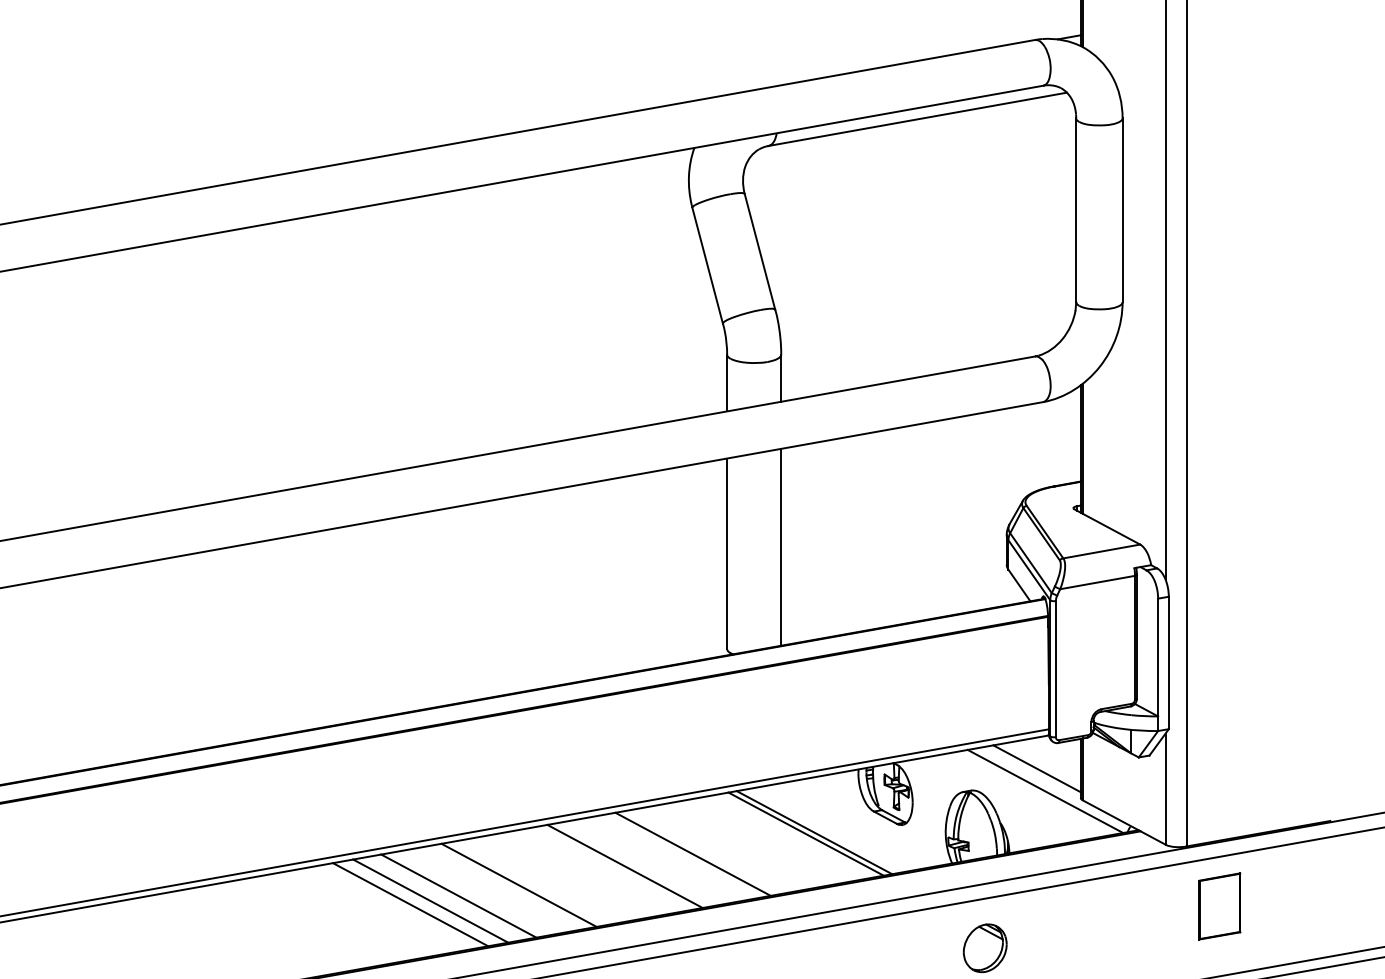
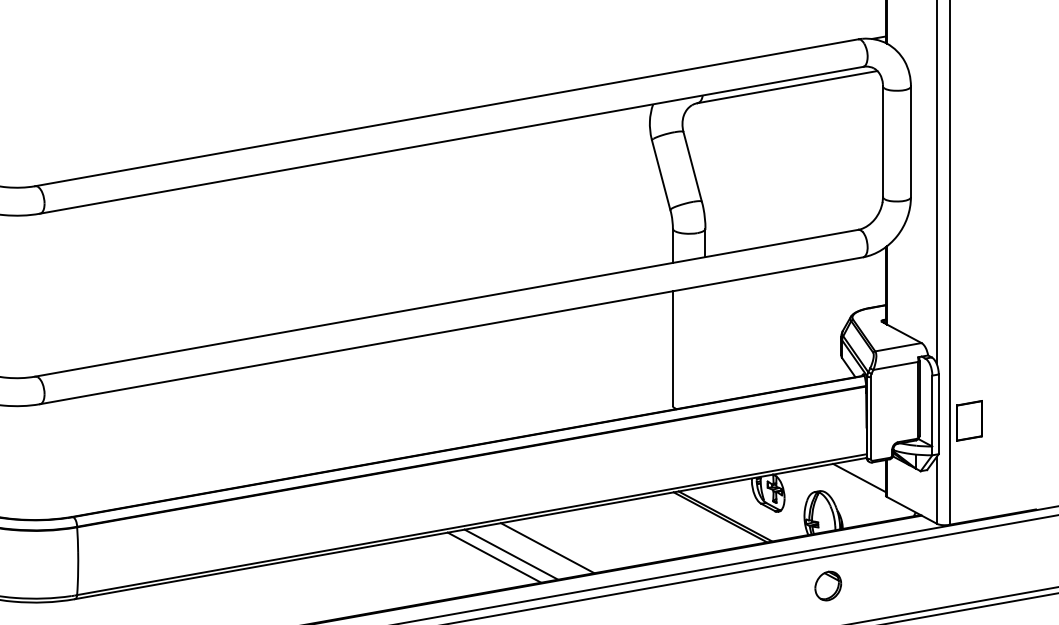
line: (781, 546) -> (705, 344), removed
line: (1045, 791) -> (864, 491), removed
line: (693, 854) -> (652, 529), removed
line: (625, 865) -> (611, 536), removed
line: (410, 904) -> (482, 559), removed
part: (1219, 905) -> (969, 420), moved

